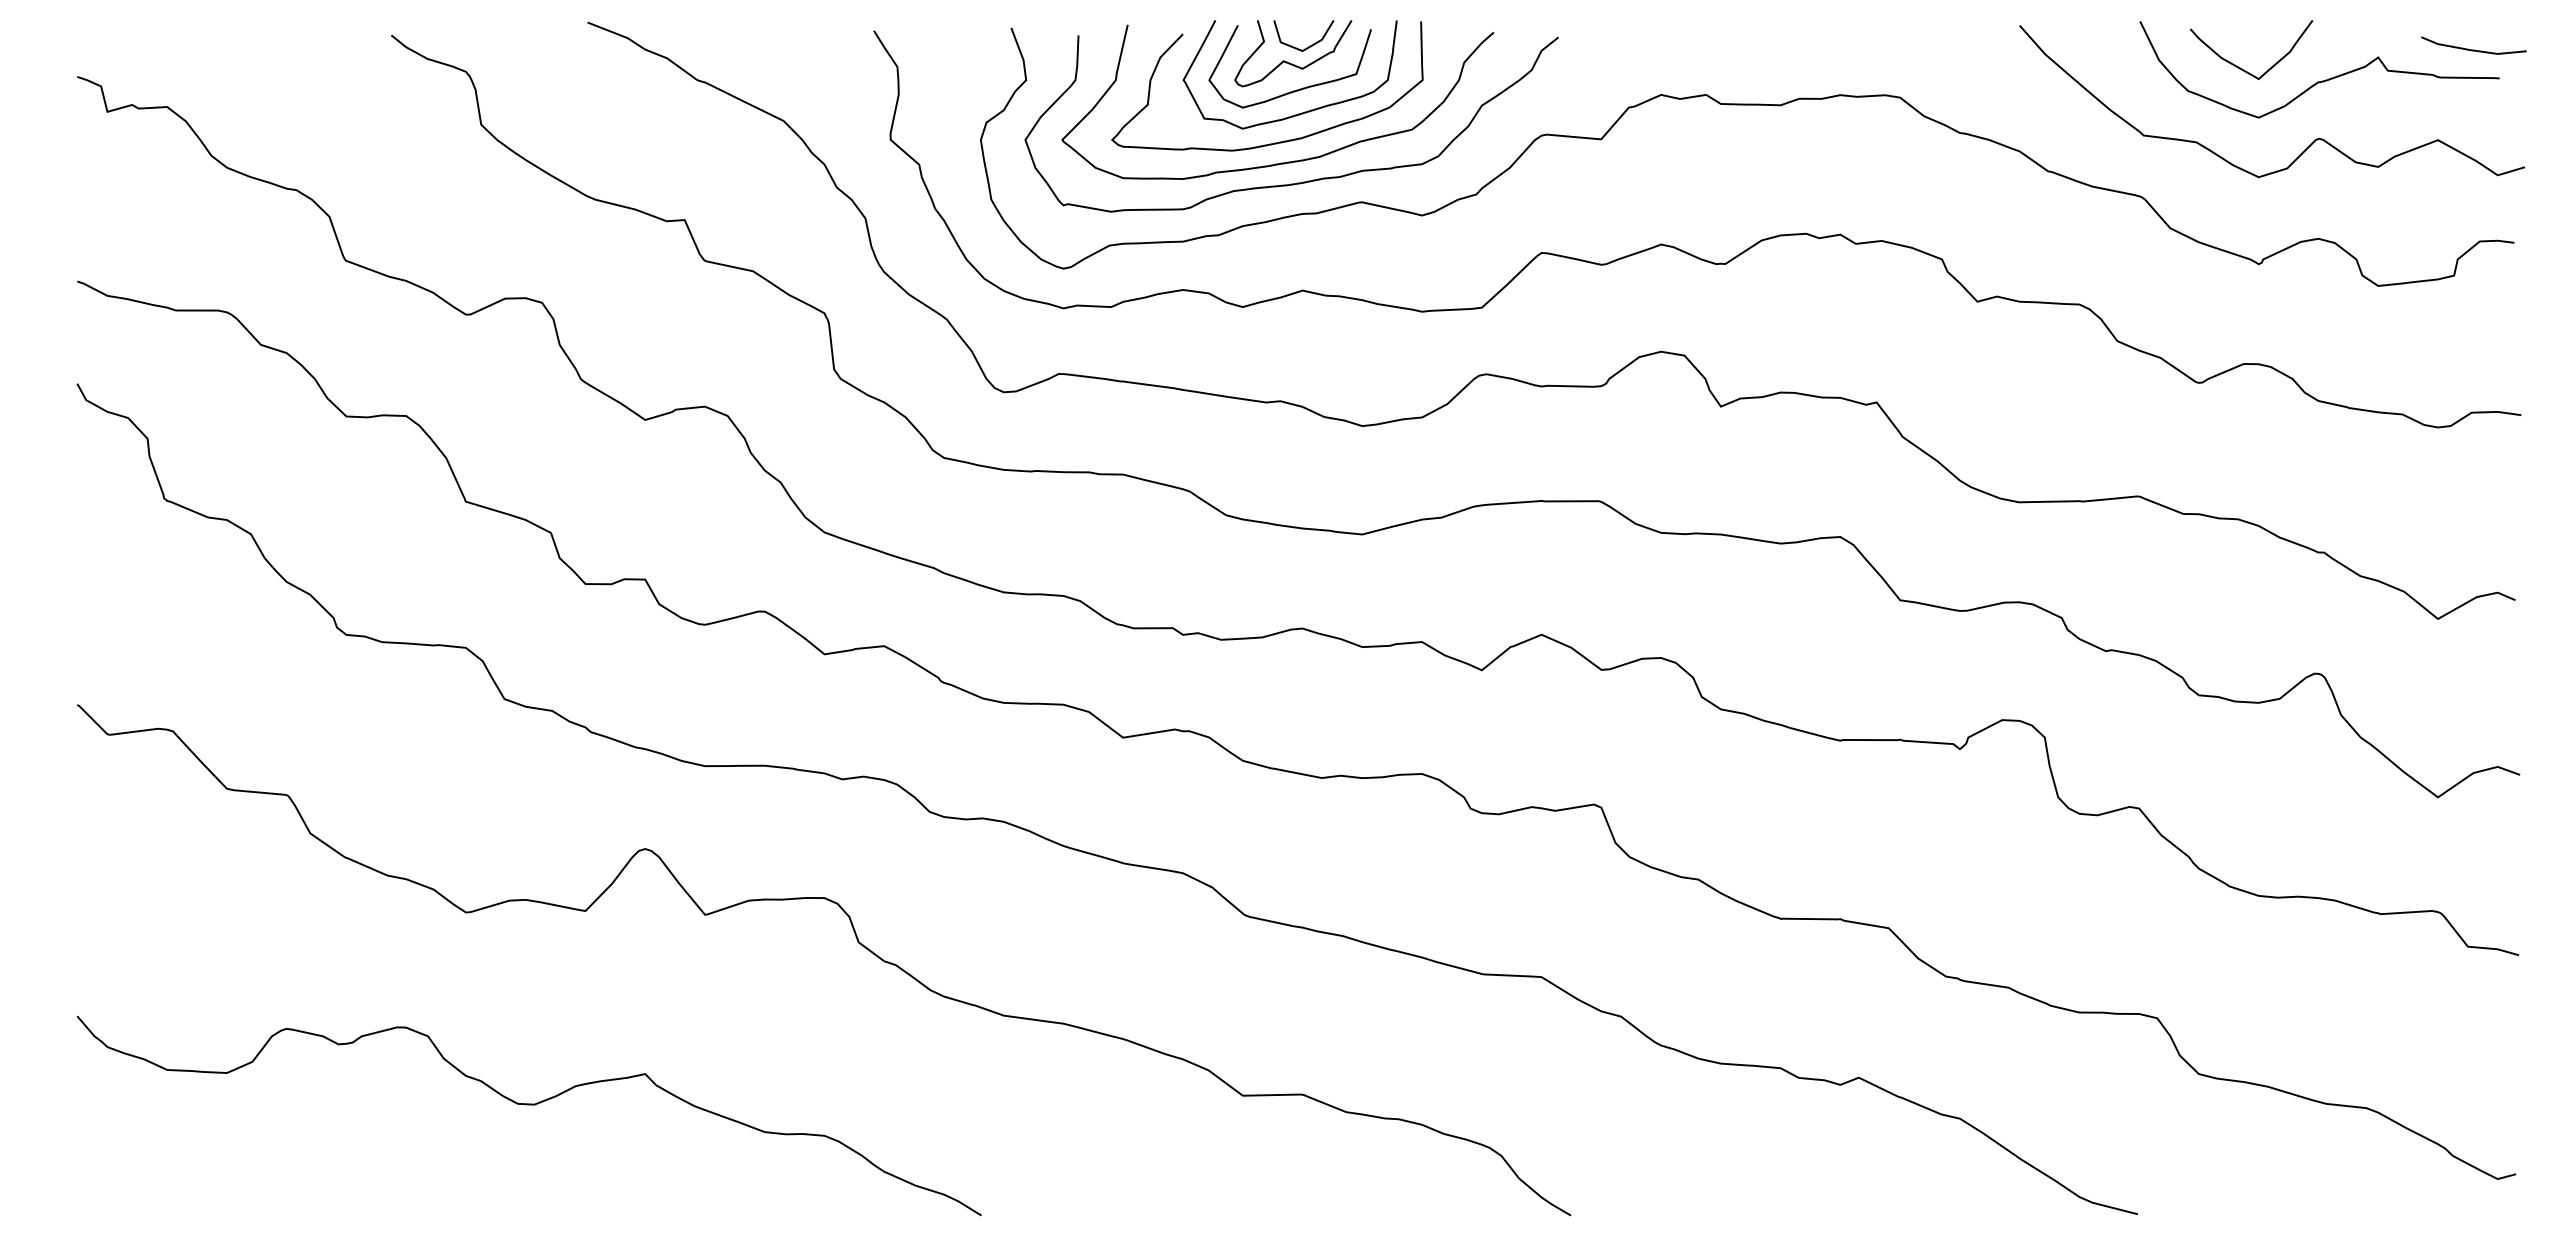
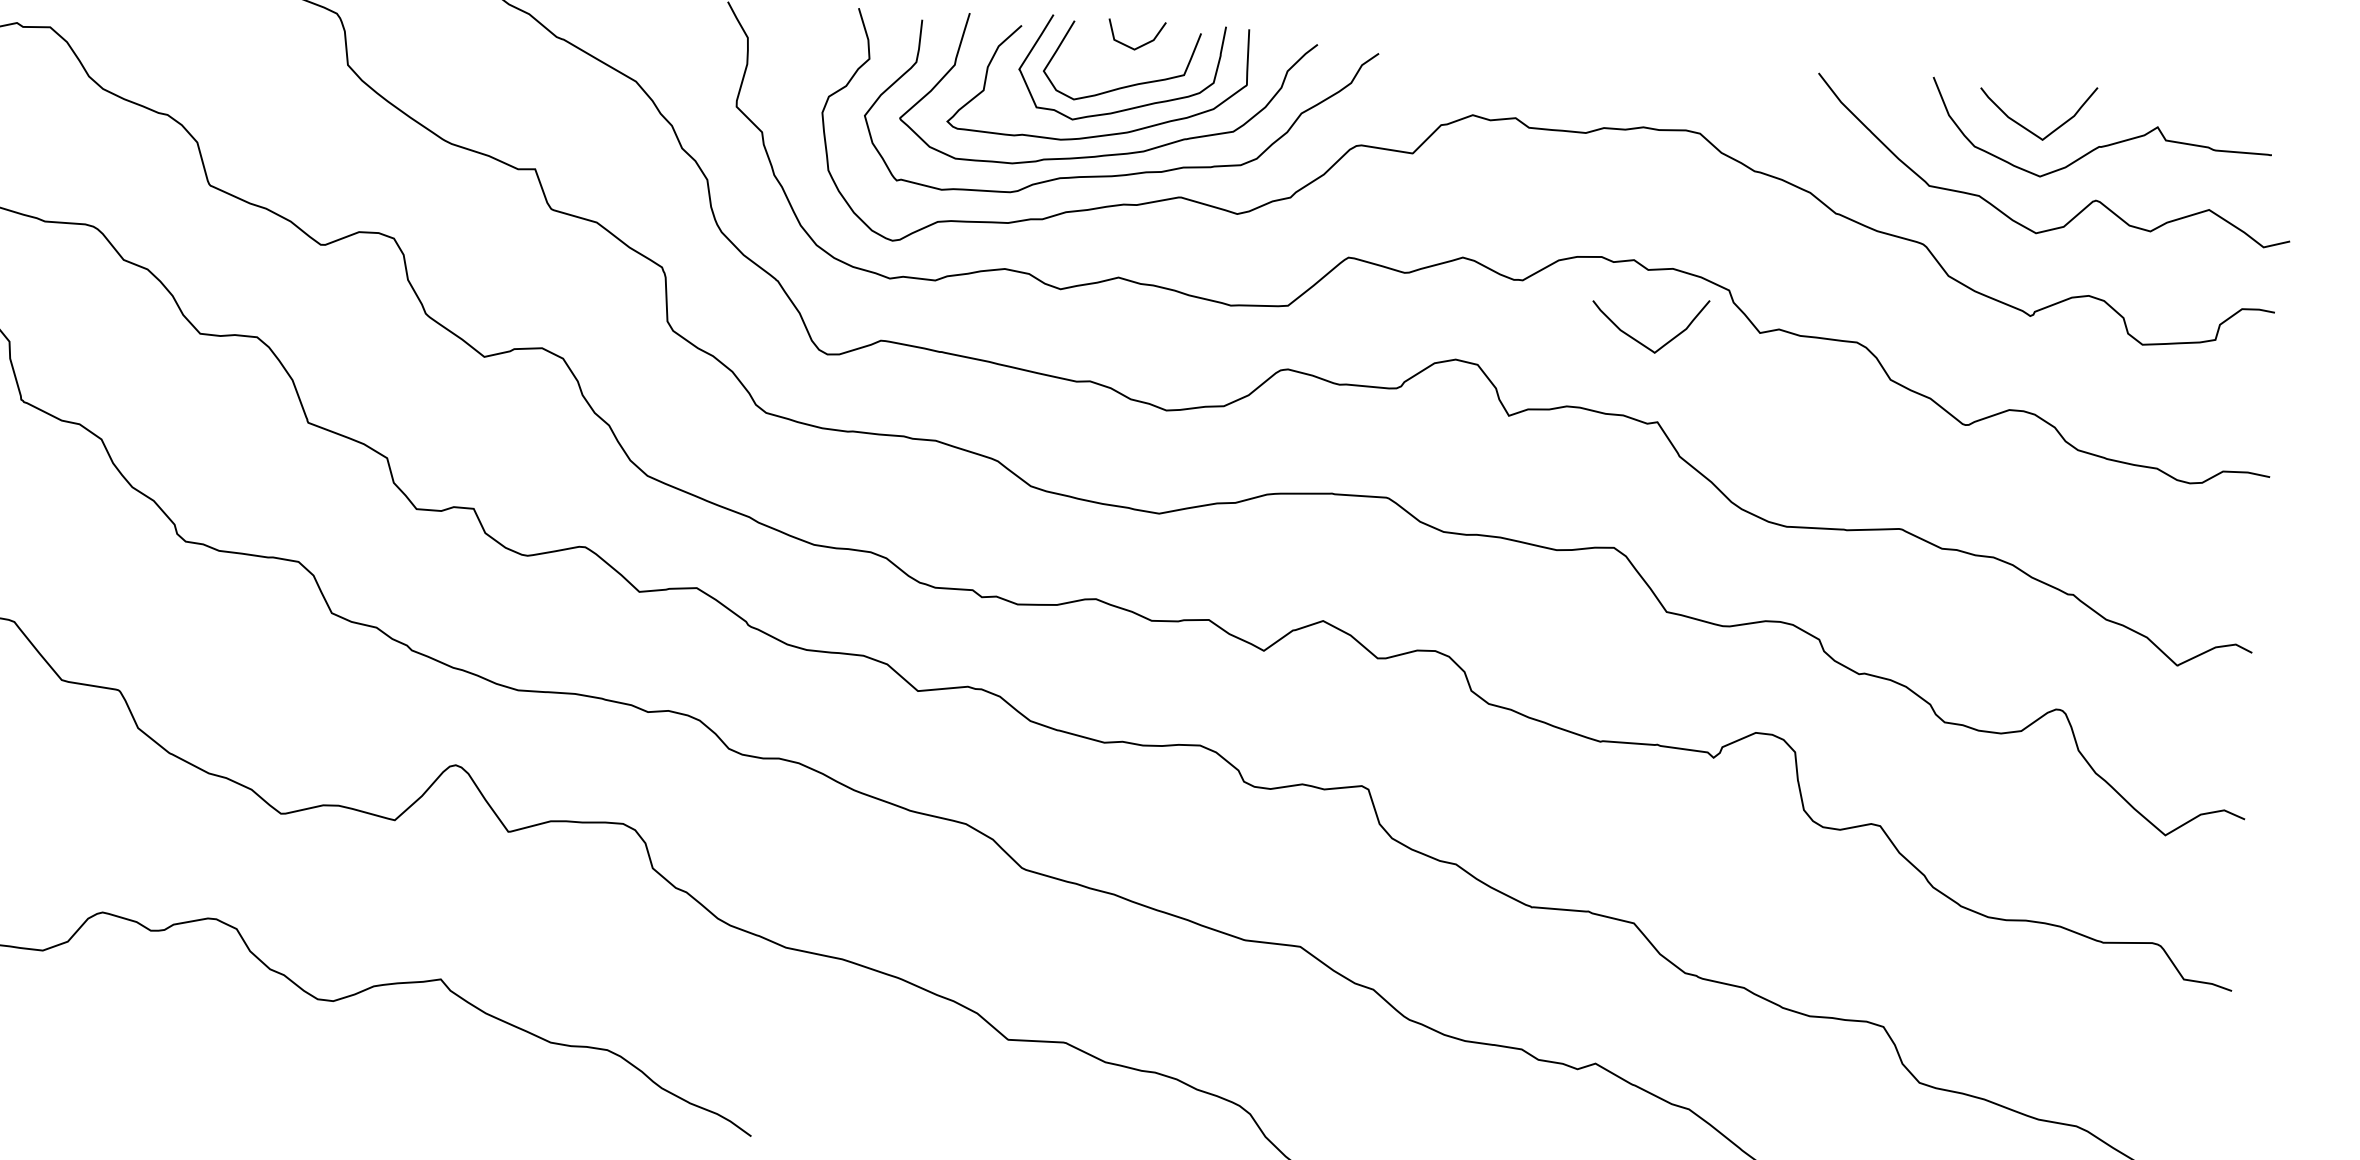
curve: (2473, 49) -> (2248, 126), removed
curve: (1289, 62) -> (1121, 59), removed
curve: (1852, 319) -> (1639, 341), added

